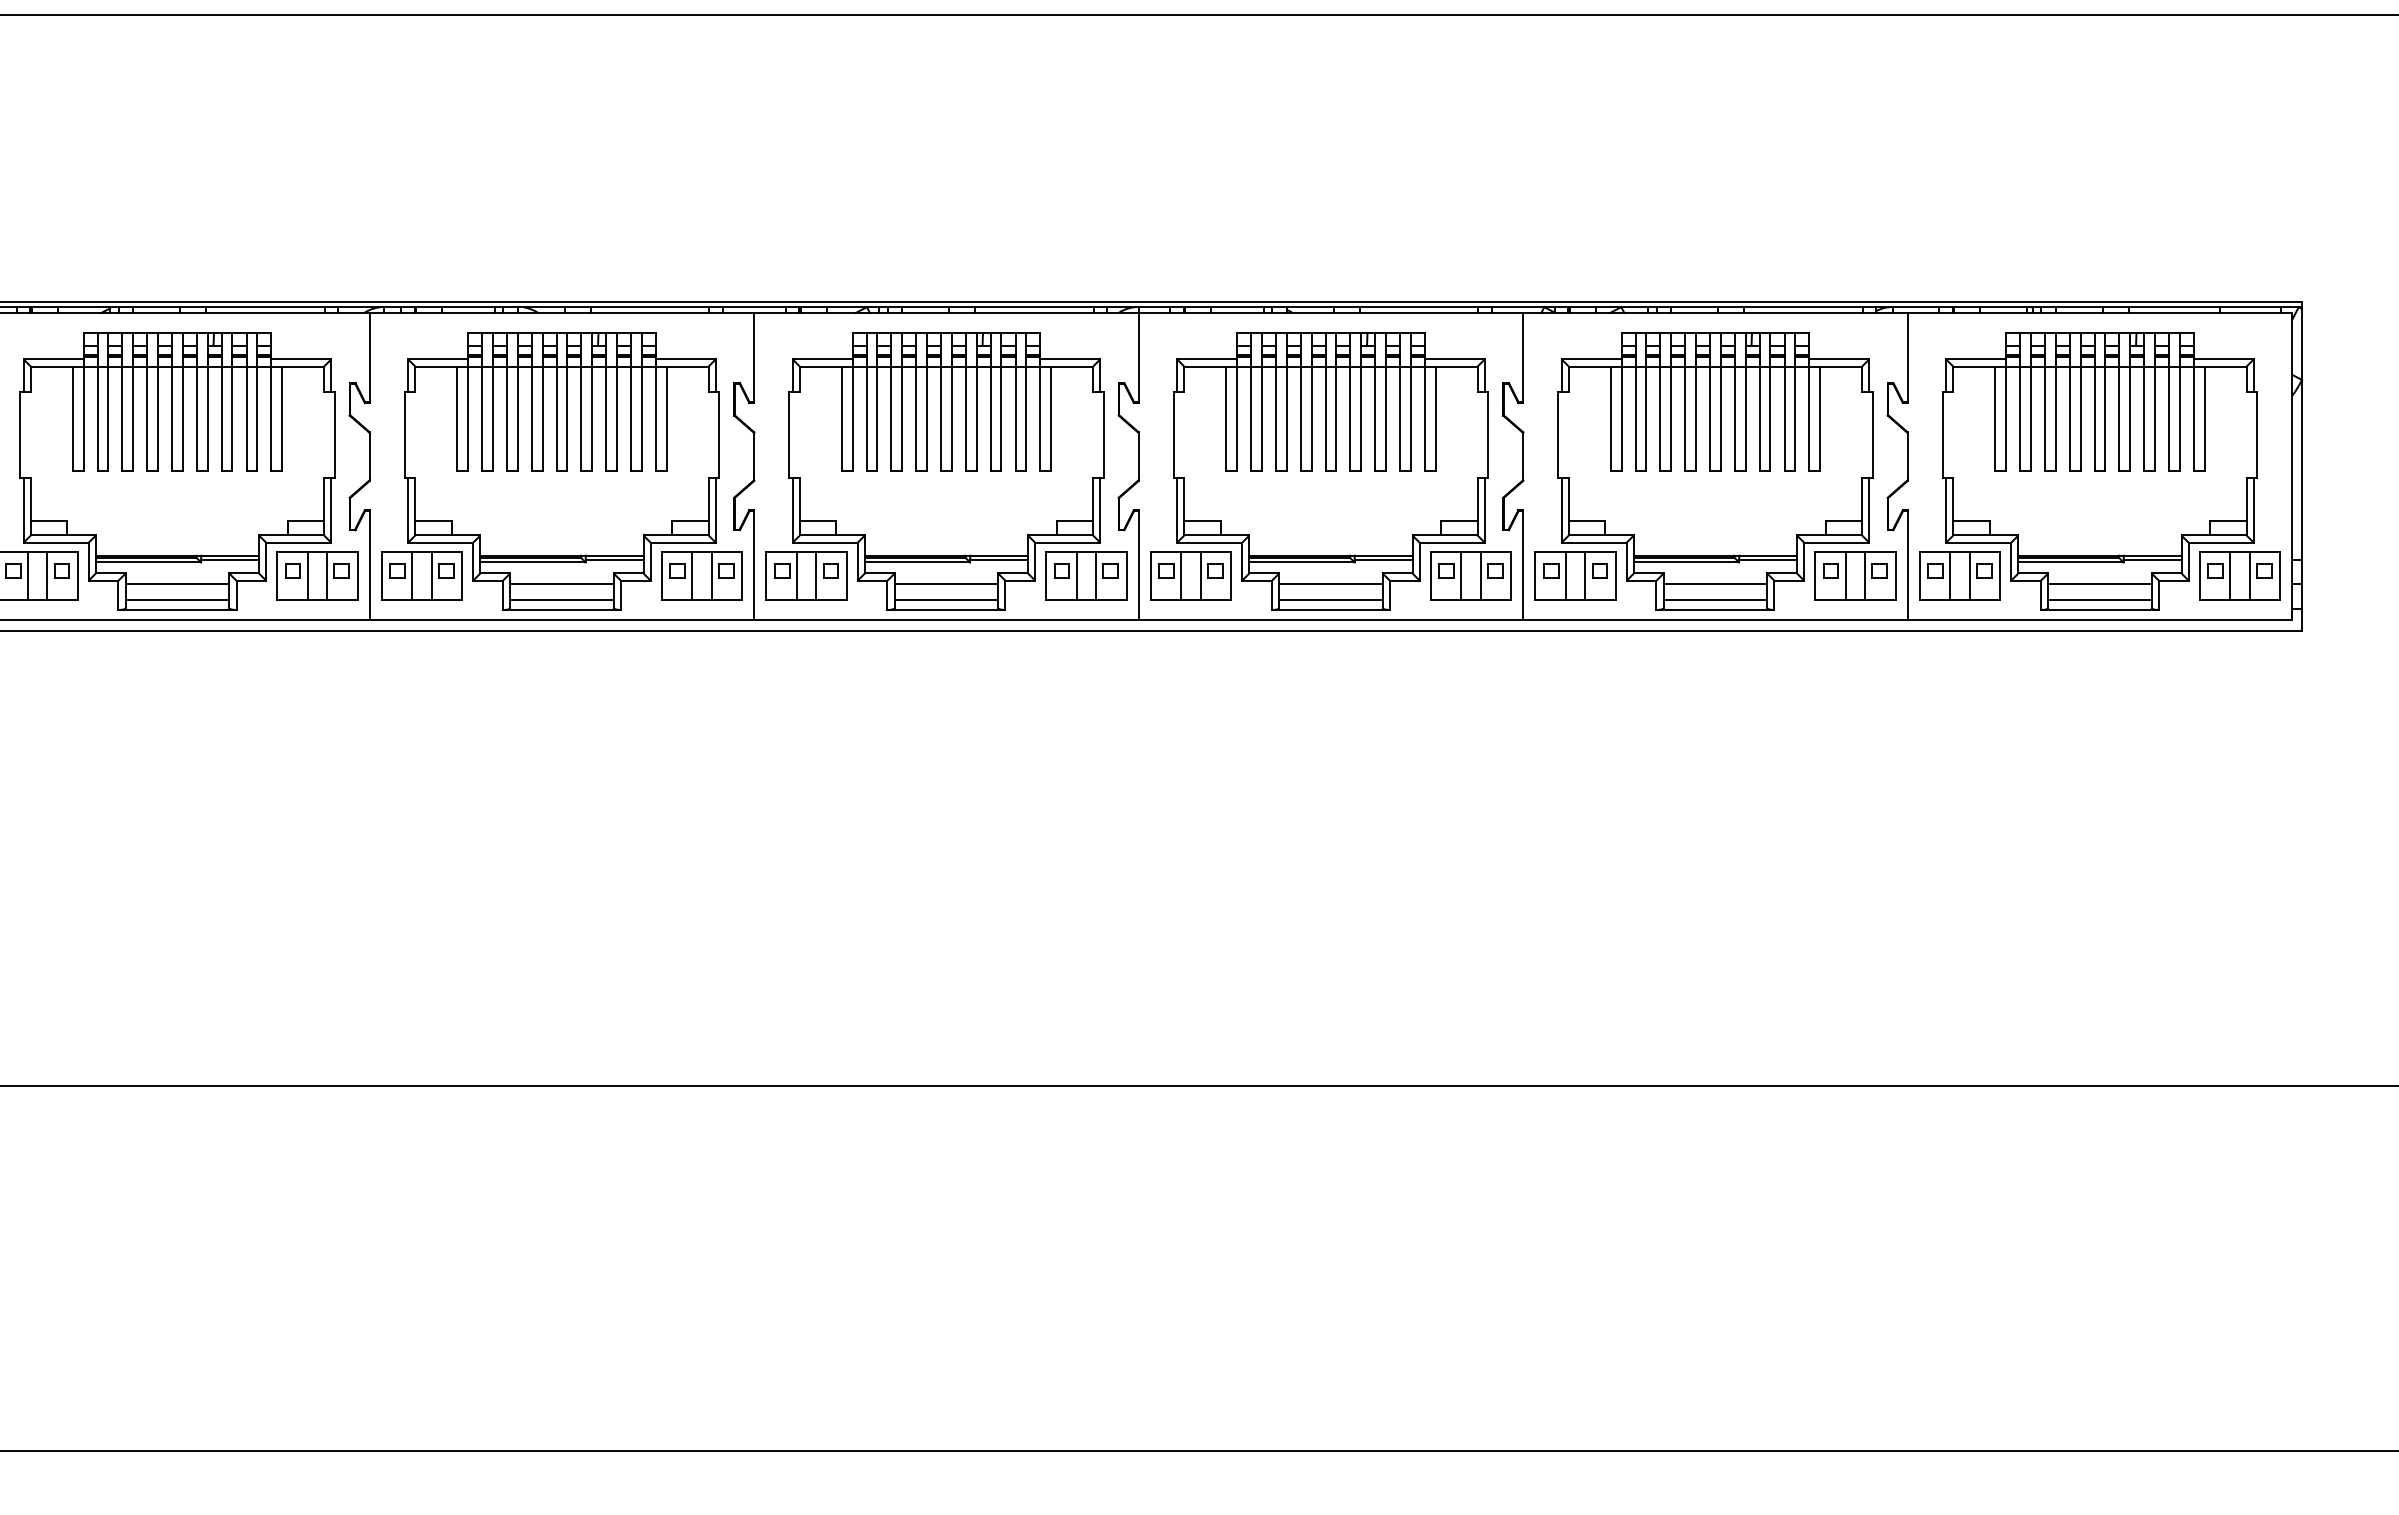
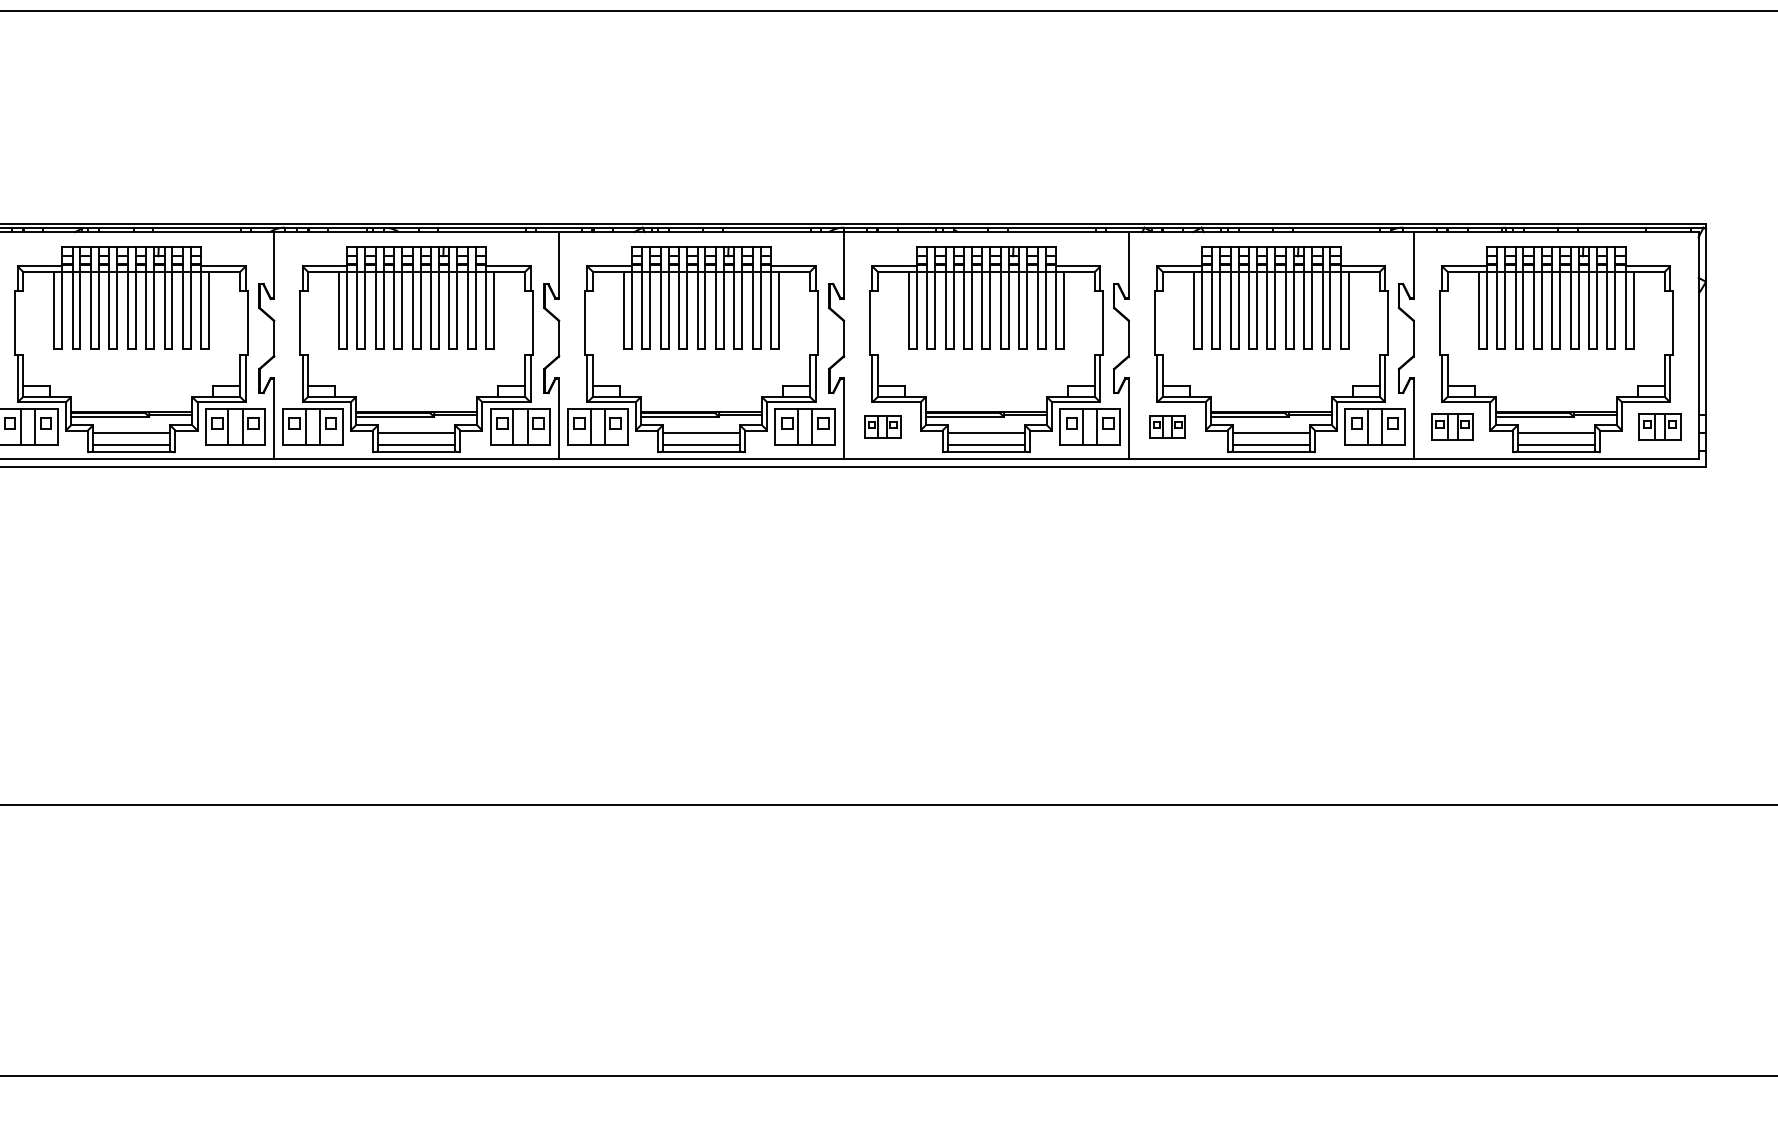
part: (1190, 575) -> (882, 426), size x0.6
part: (1575, 575) -> (1167, 426), size x0.6
part: (1959, 575) -> (1452, 426), size x0.7
part: (2239, 575) -> (1659, 426), size x0.7

